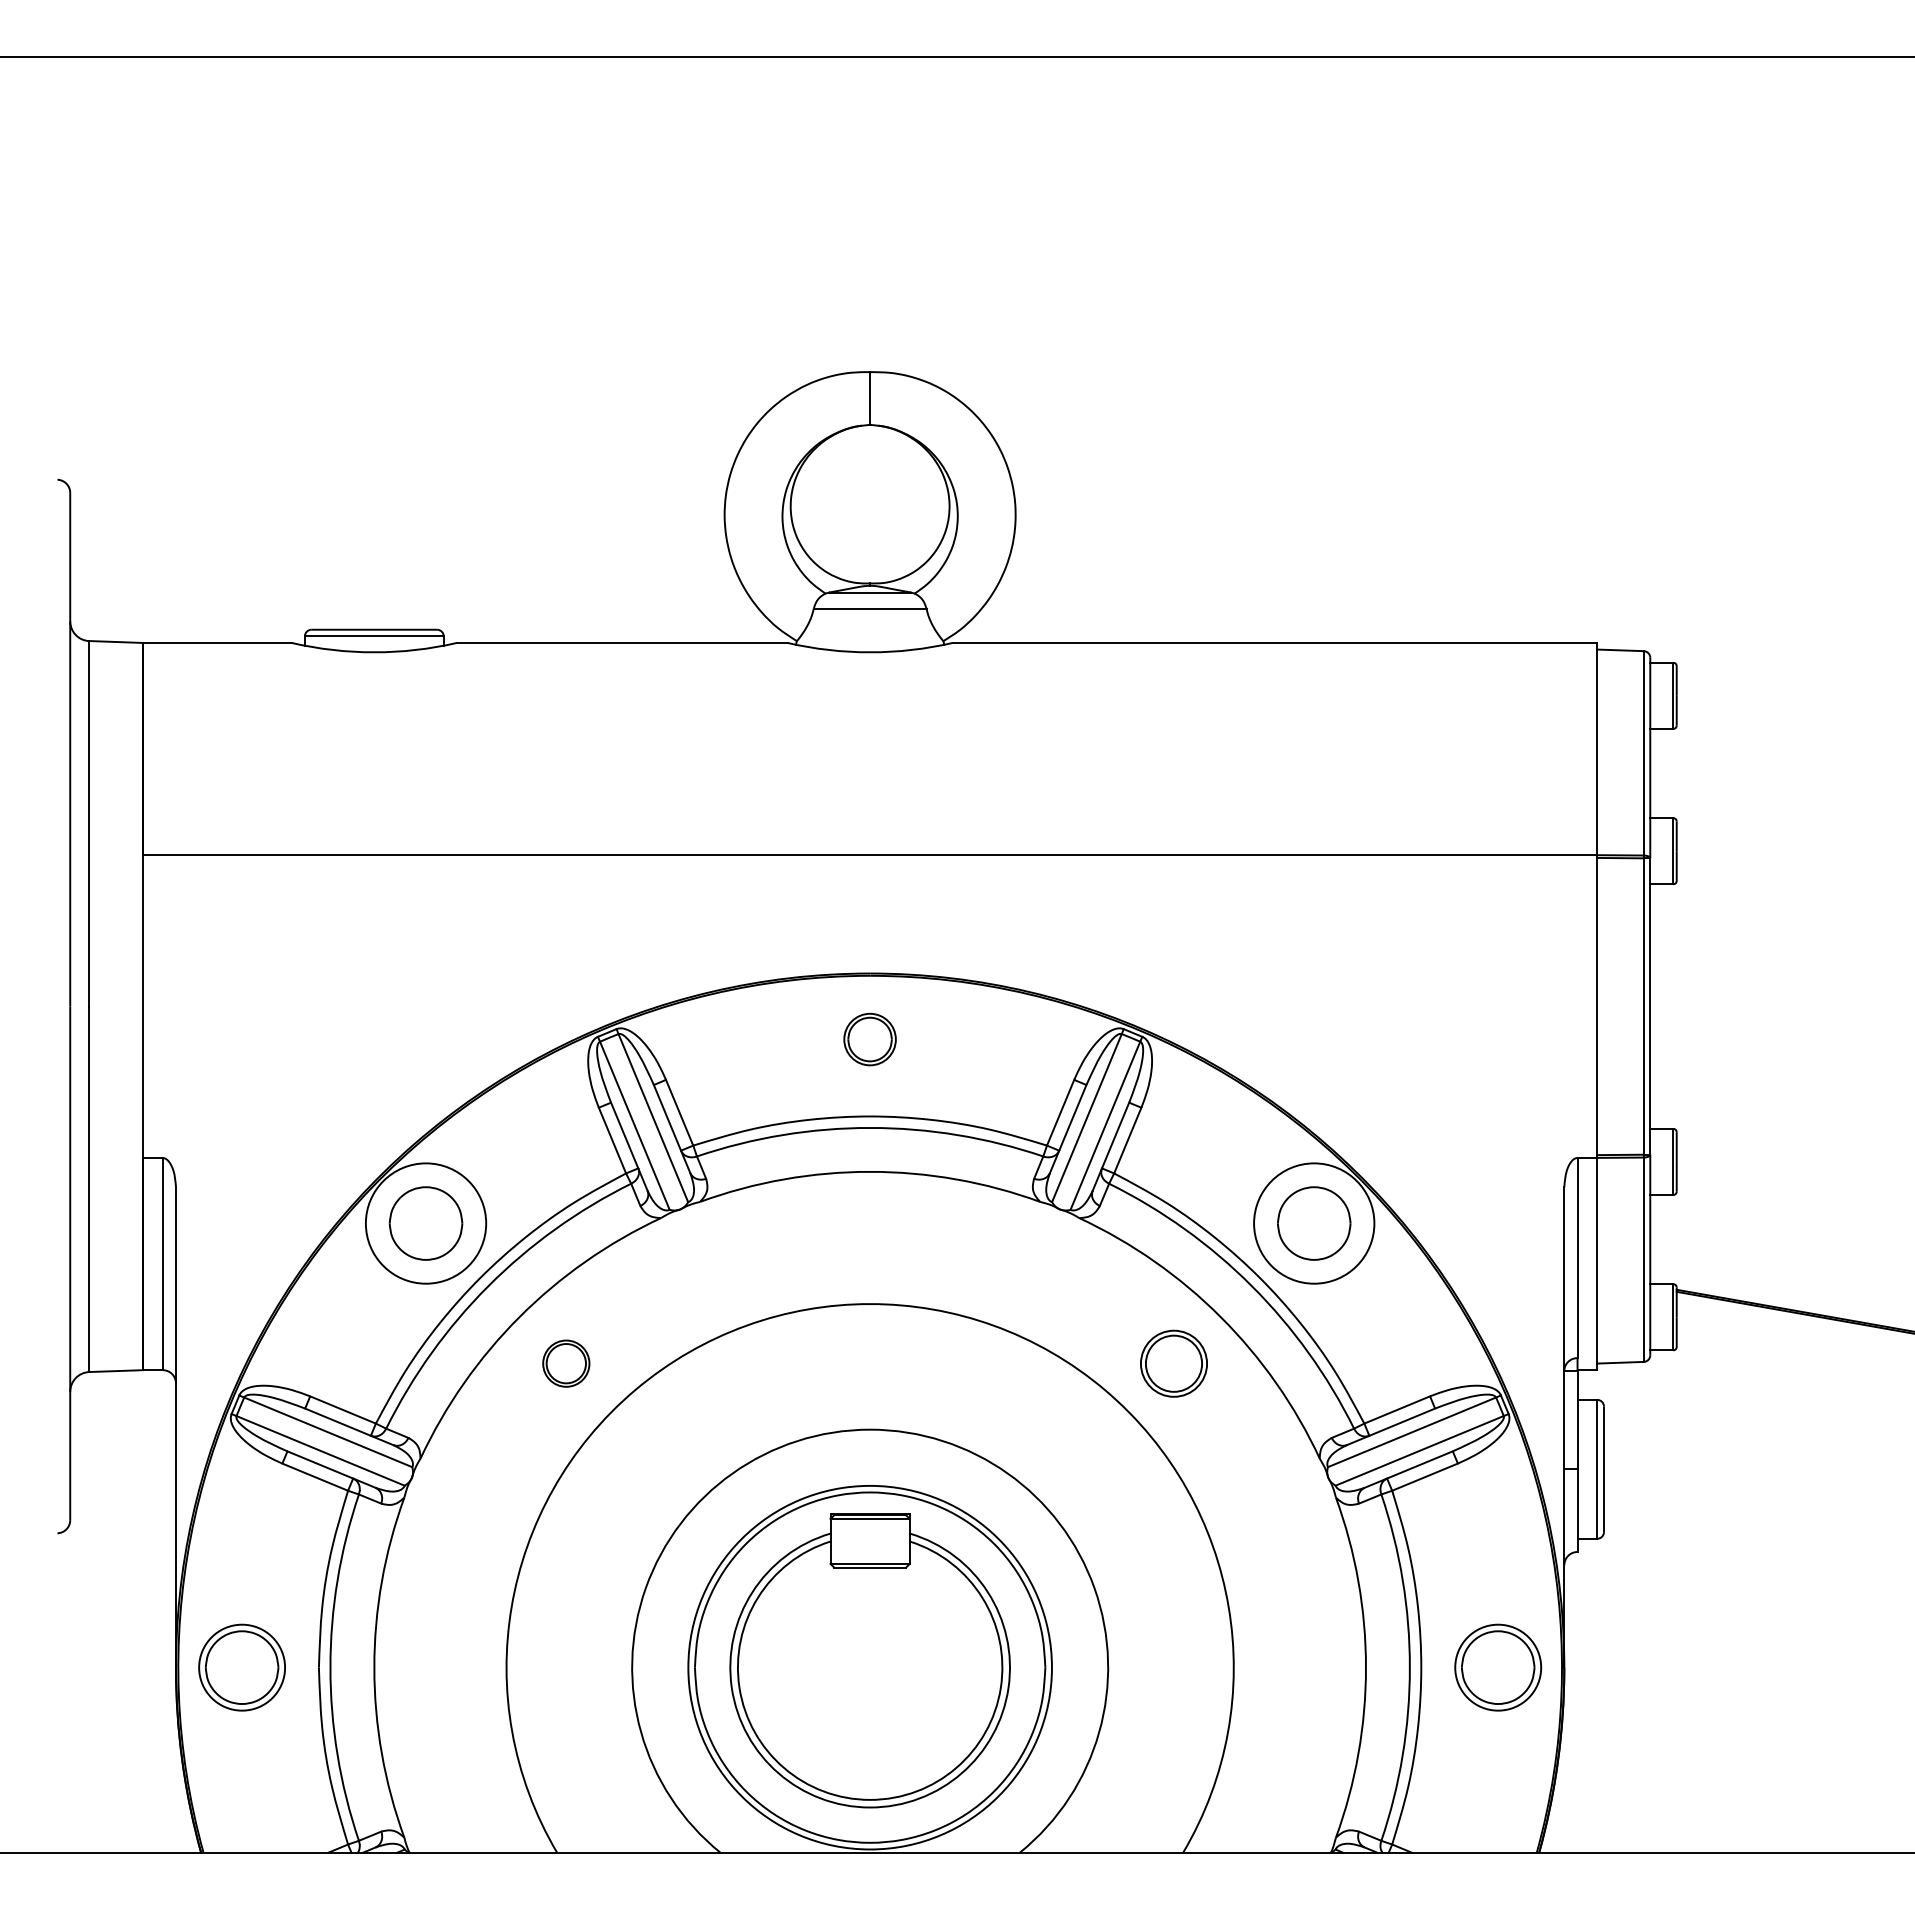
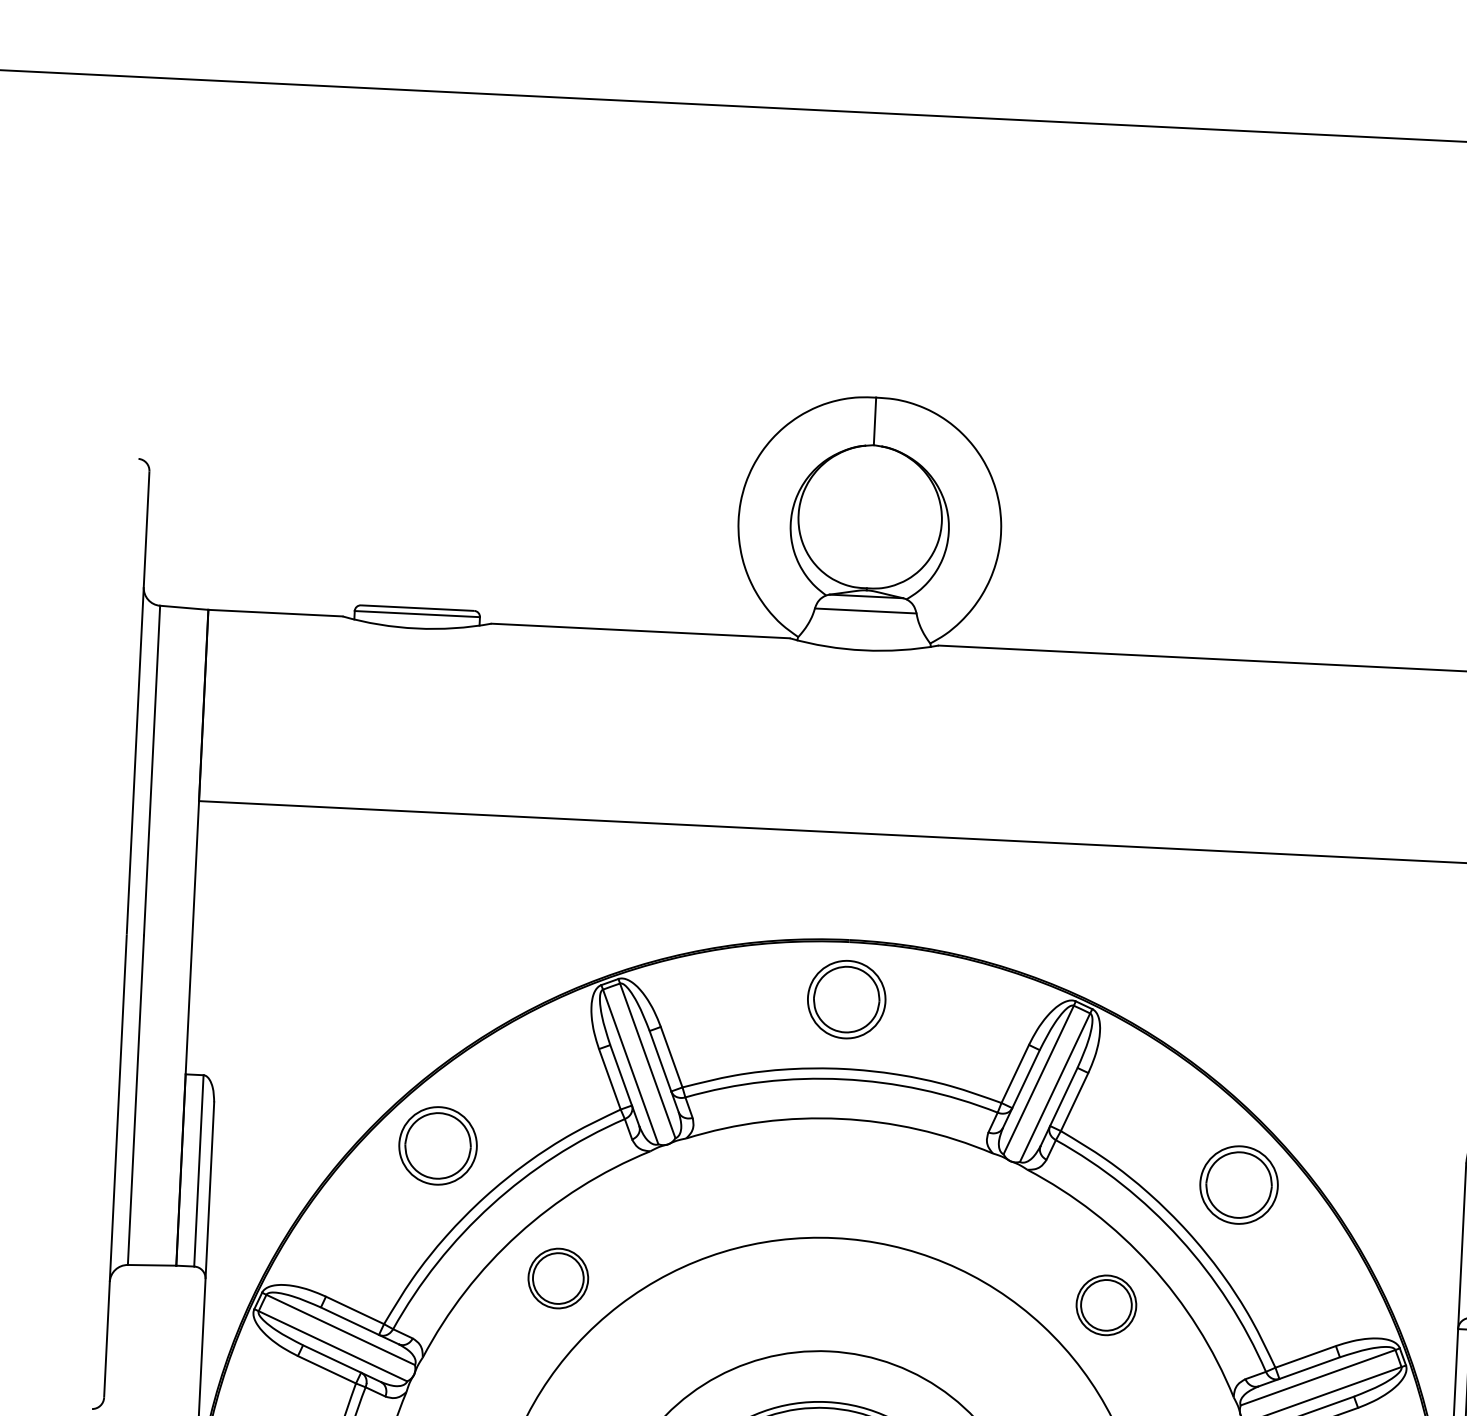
part: (869, 1039) -> (846, 999), size x1.67
circle: (426, 1223) -> (438, 1145), size x0.71
circle: (1314, 1223) -> (1239, 1185), size x0.71
part: (566, 1363) -> (558, 1278), size x1.43

